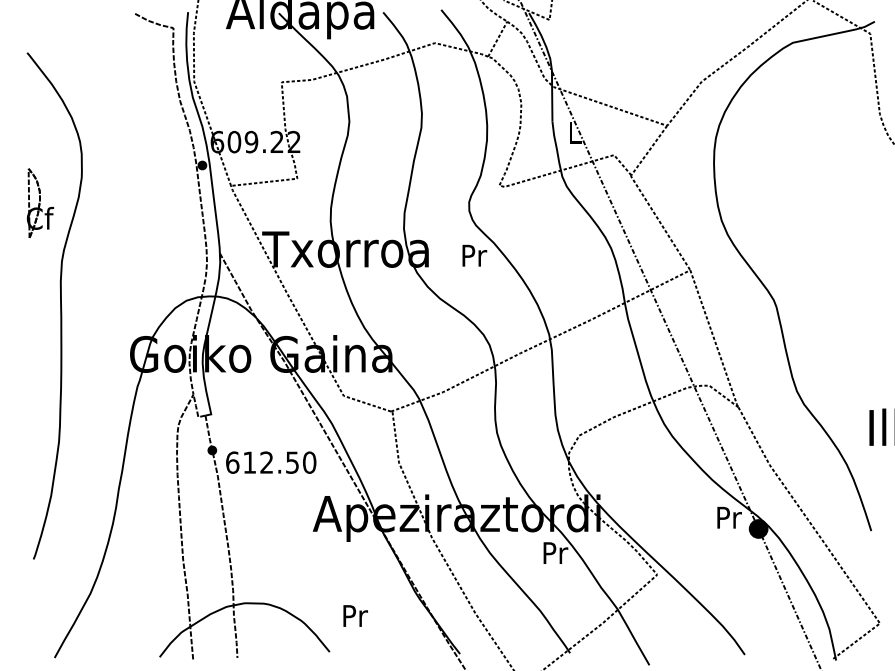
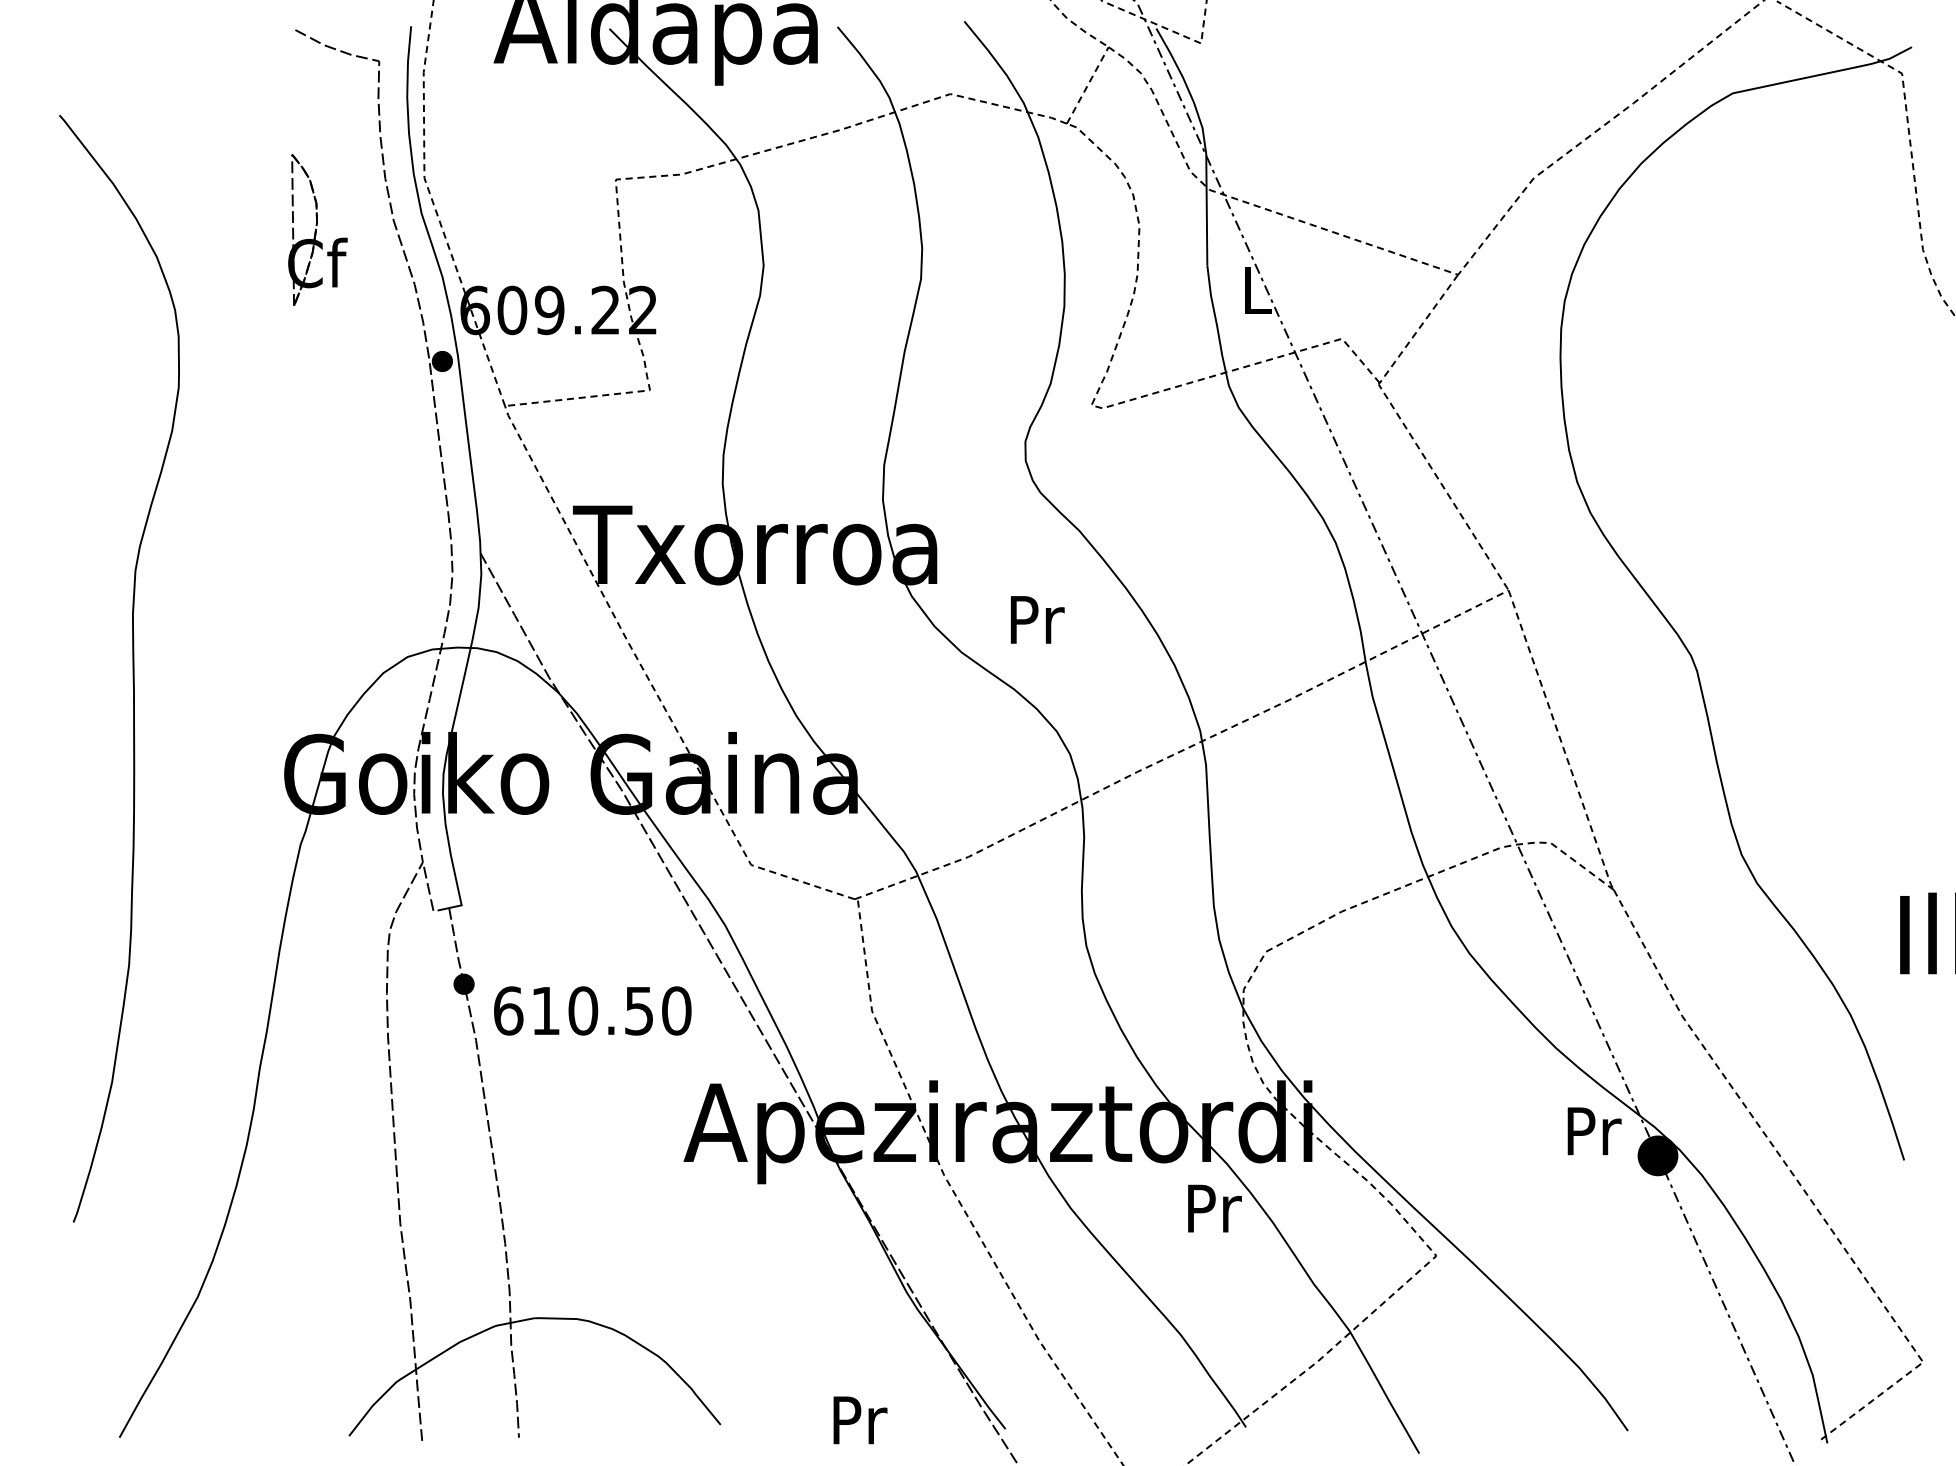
part: (39, 202) -> (315, 228), moved
text: (474, 255) -> (1037, 619), moved
text: (266, 462) -> (582, 1010), 612.50 -> 610.50
text: (355, 615) -> (859, 1419), moved

